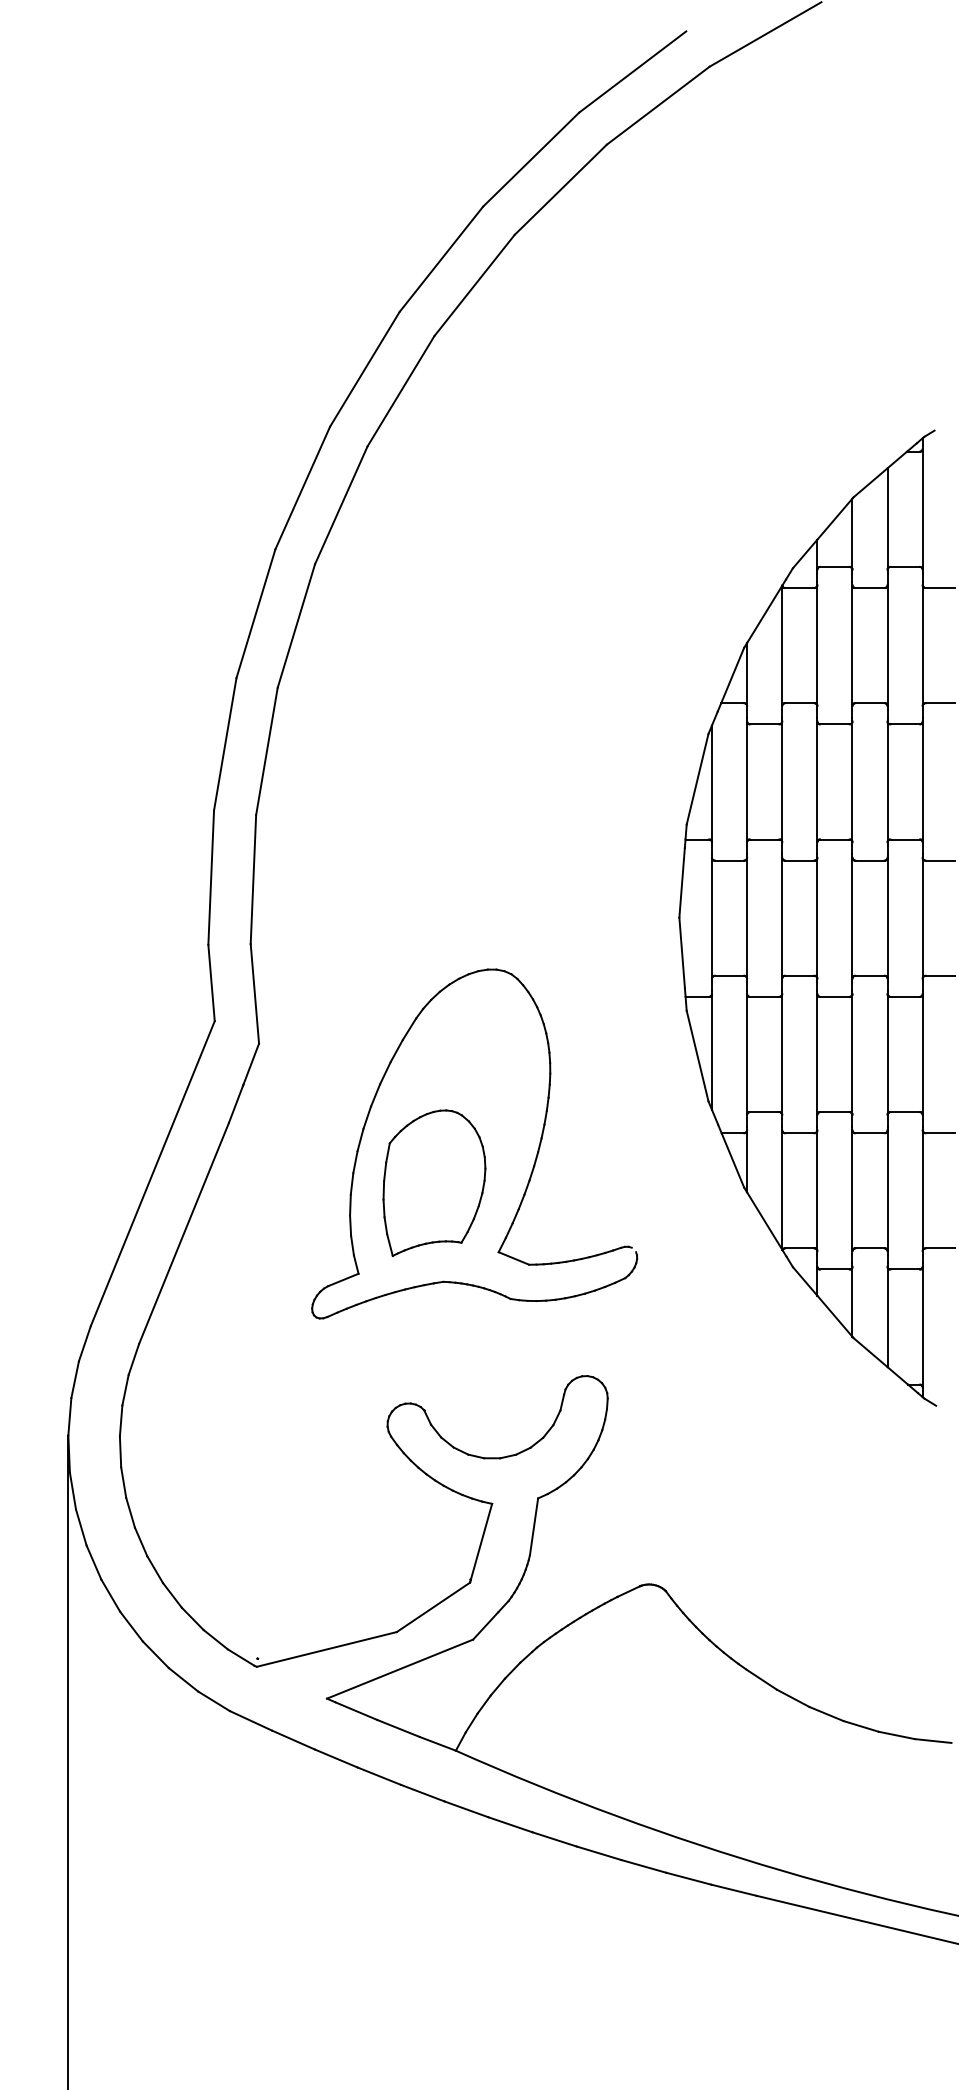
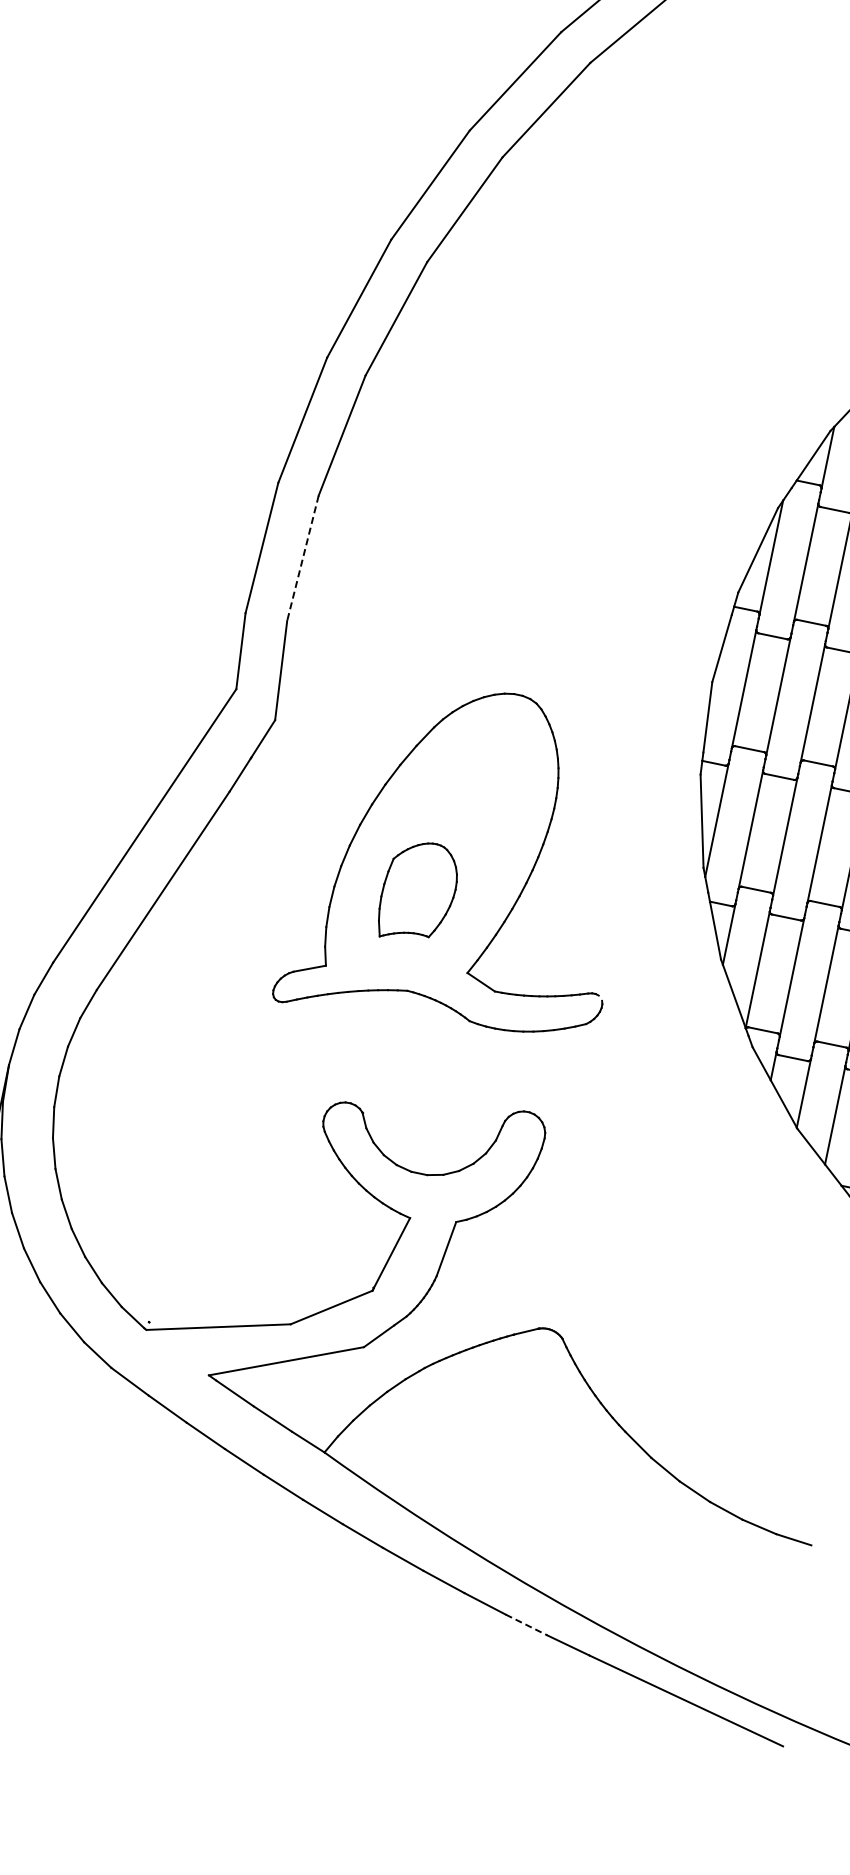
line: (253, 879) -> (303, 558), solid -> dashed
part: (434, 1183) -> (418, 892), size x0.7
line: (689, 1878) -> (527, 1624), solid -> dashed

